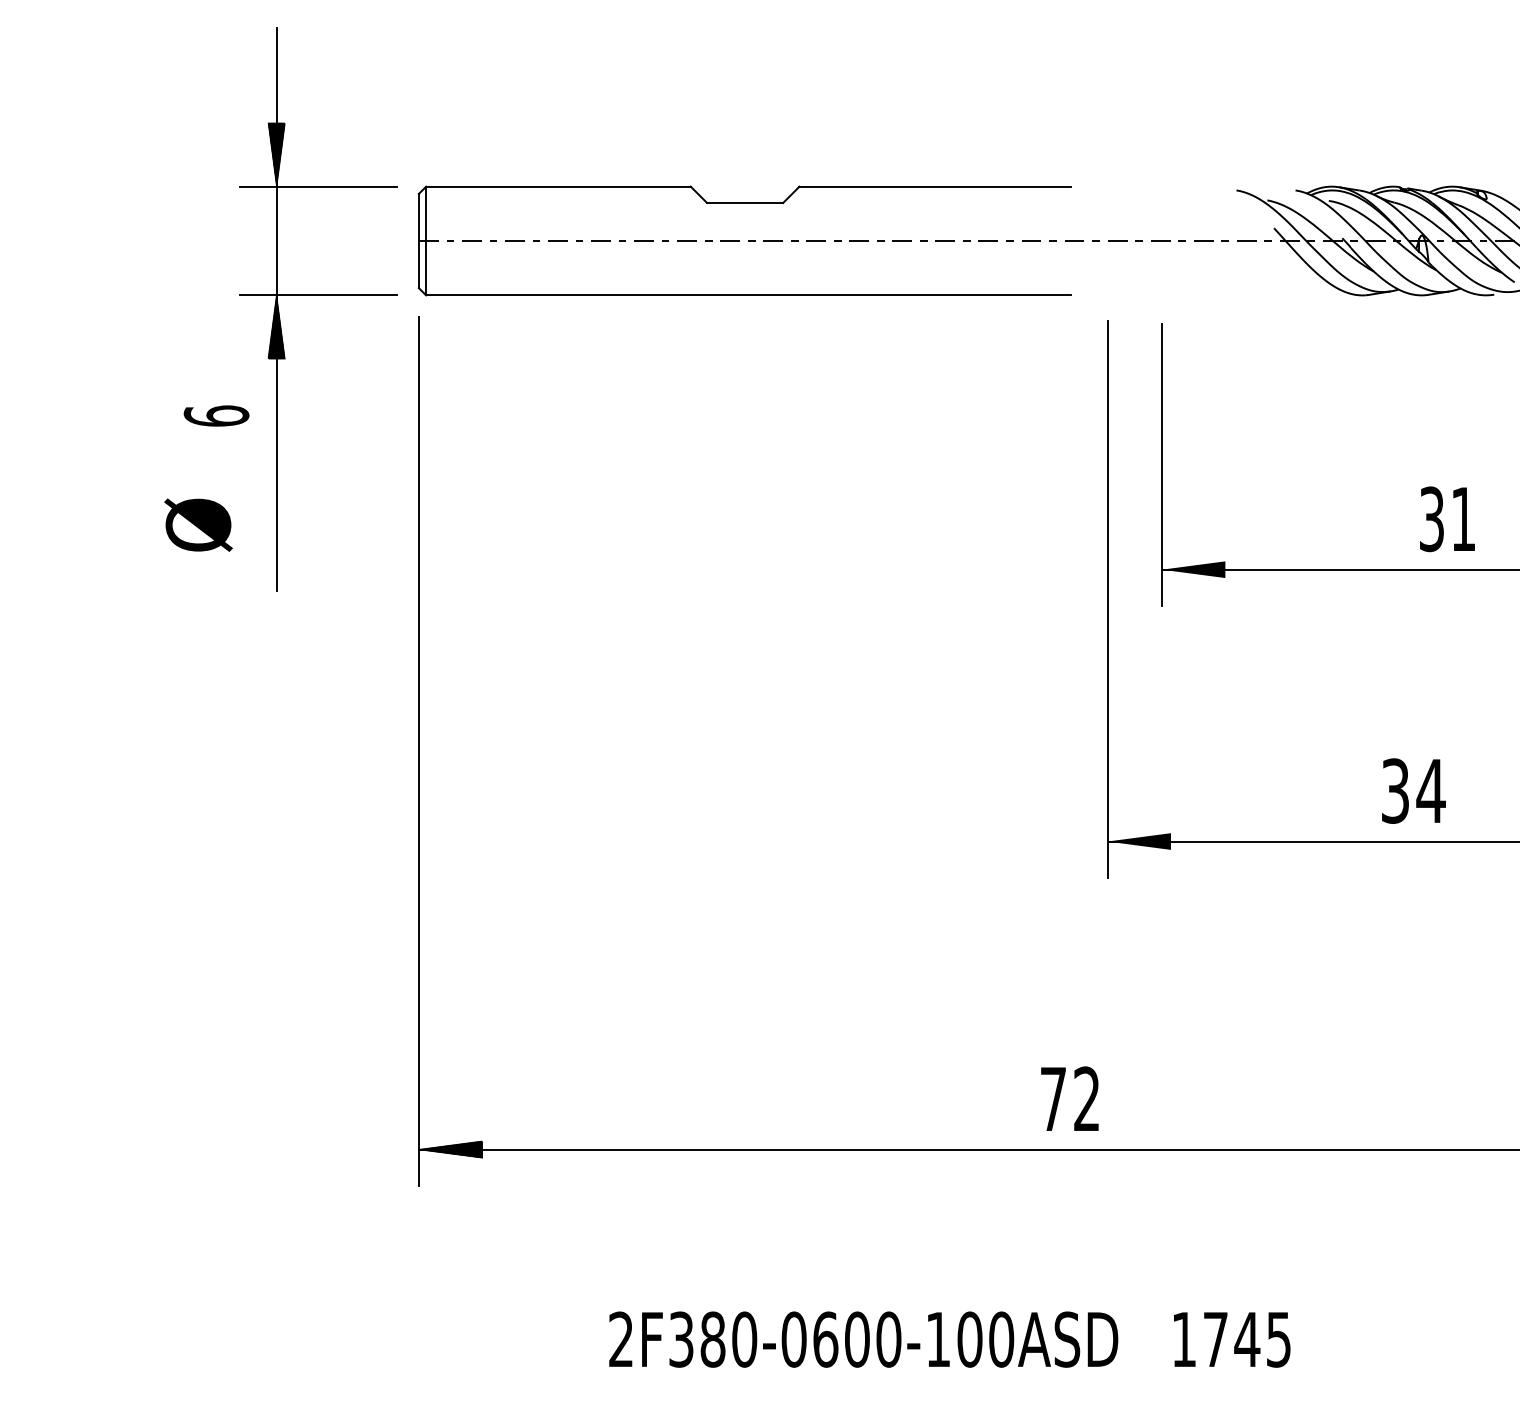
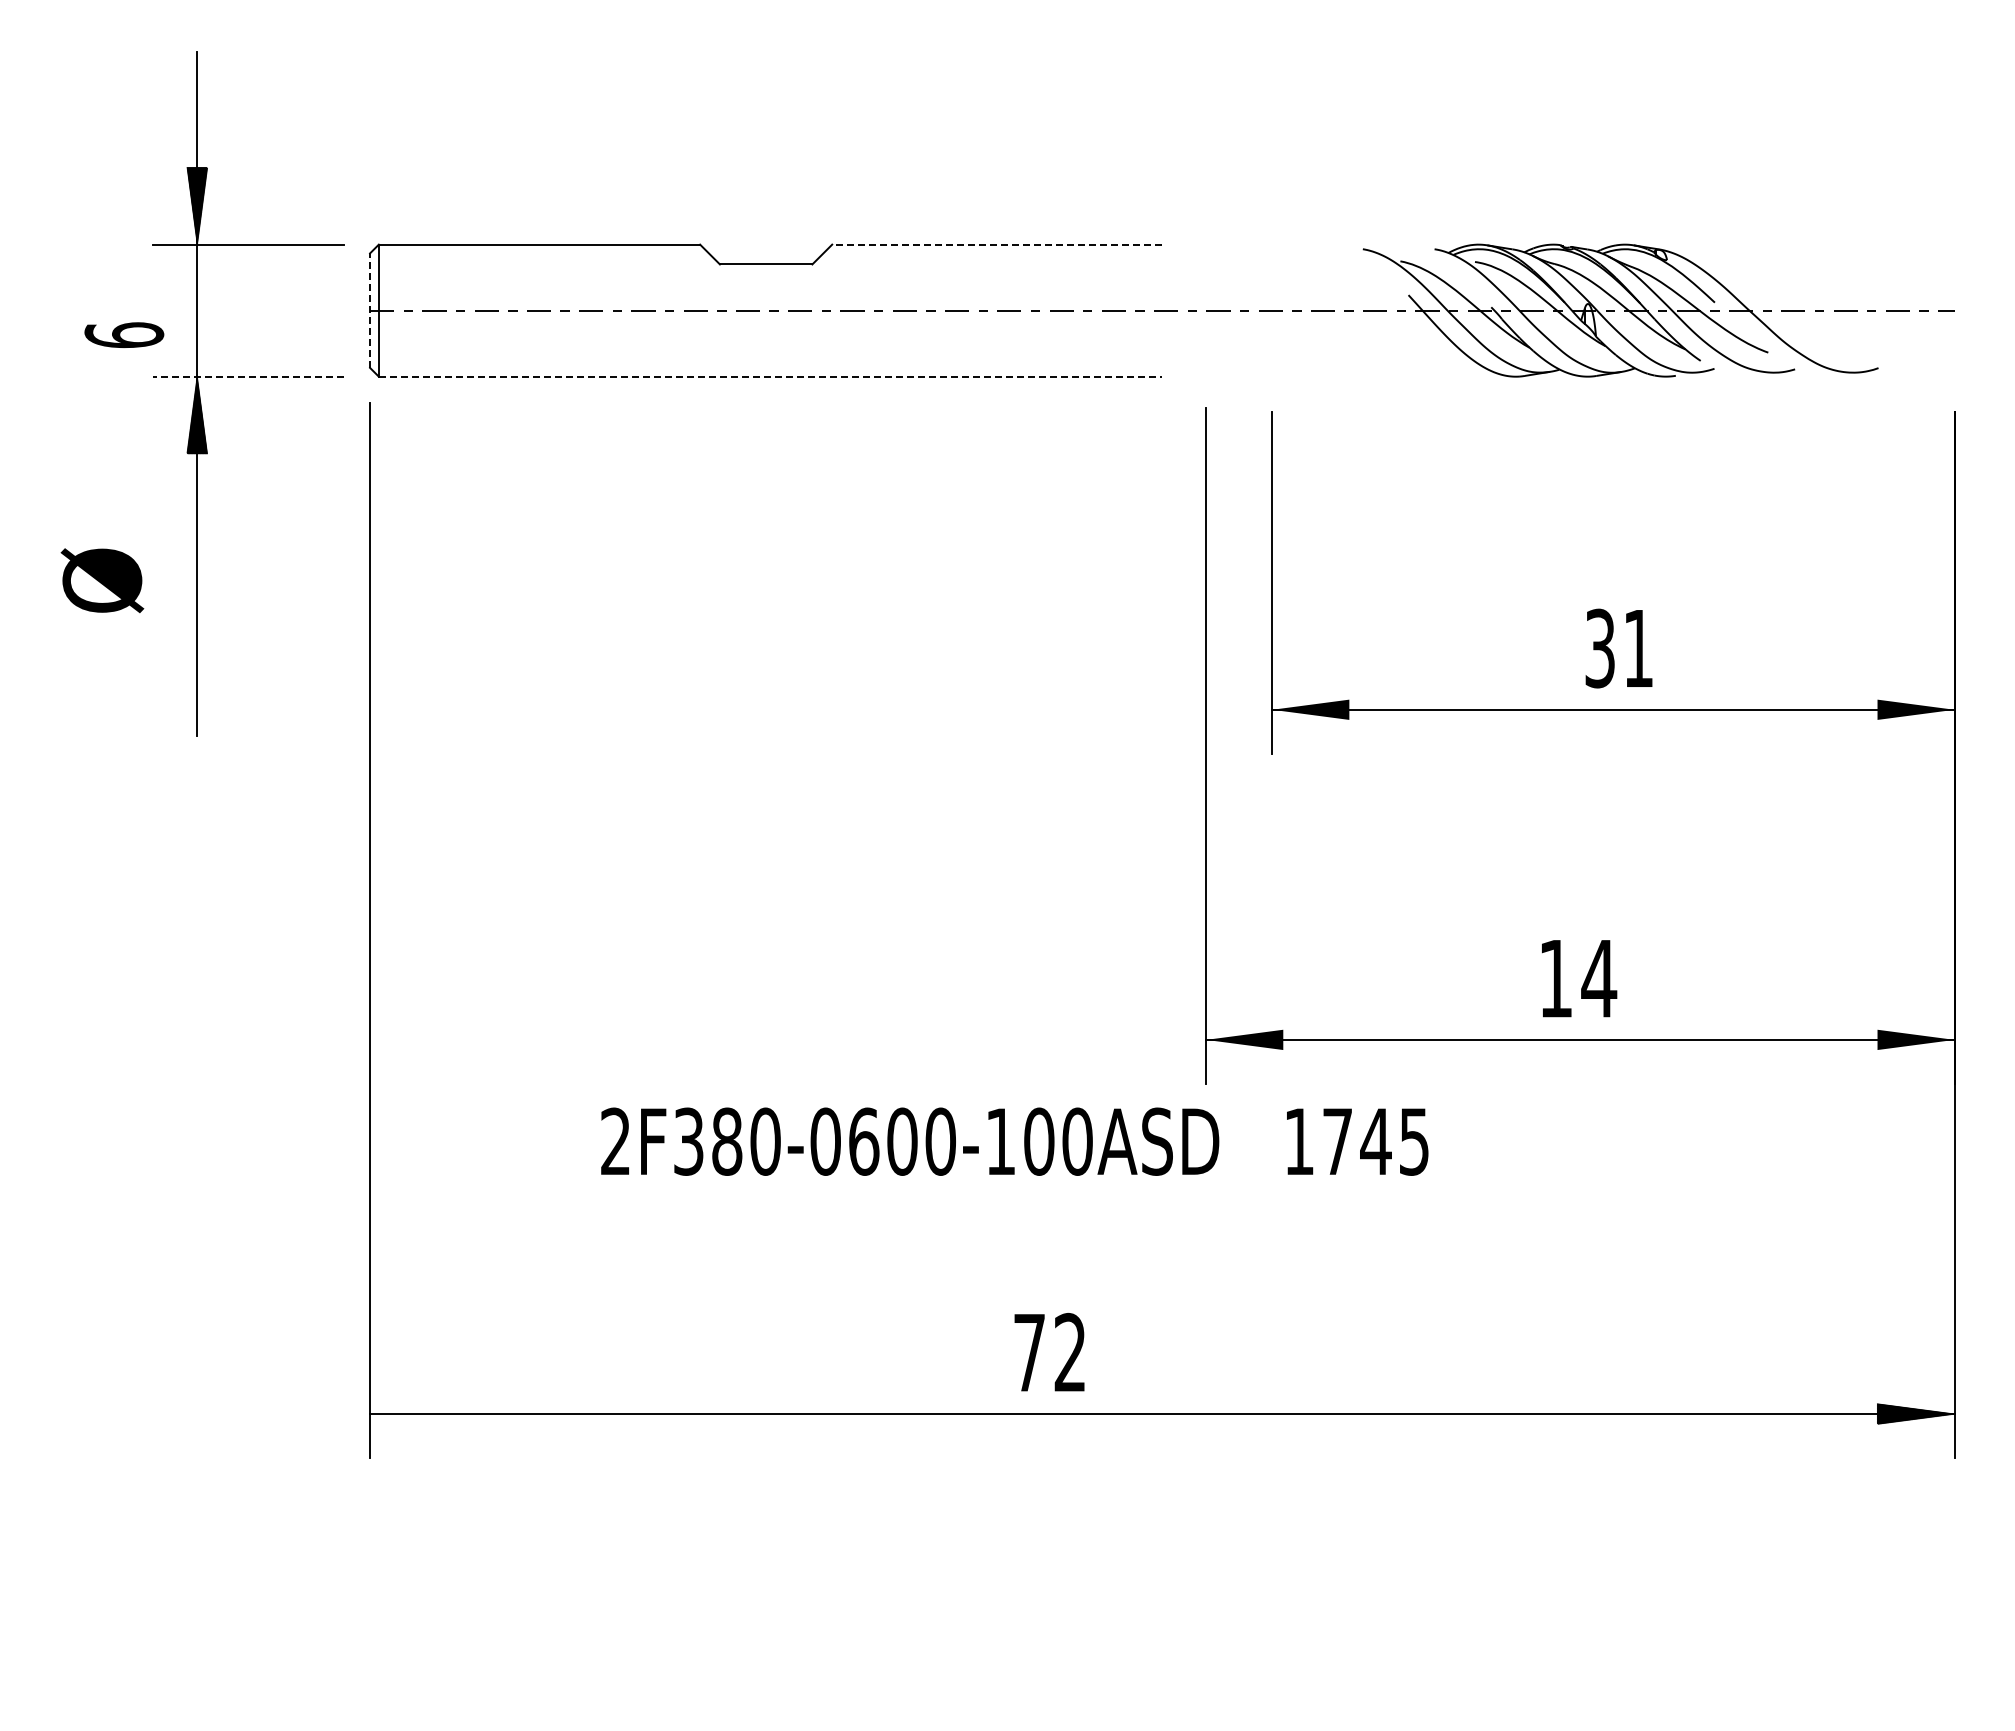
line: (934, 186) -> (996, 244), solid -> dashed
line: (419, 240) -> (370, 310), solid -> dashed
line: (318, 295) -> (248, 376), solid -> dashed
line: (748, 295) -> (770, 376), solid -> dashed
text: (216, 415) -> (124, 334), moved
text: (198, 524) -> (102, 580), moved
text: (1395, 790) -> (1555, 978), 34 -> 14
text: (1069, 1098) -> (1049, 1352), moved
hatch: (450, 1149) -> (408, 1413), removed
text: (949, 1339) -> (1014, 1141), moved

